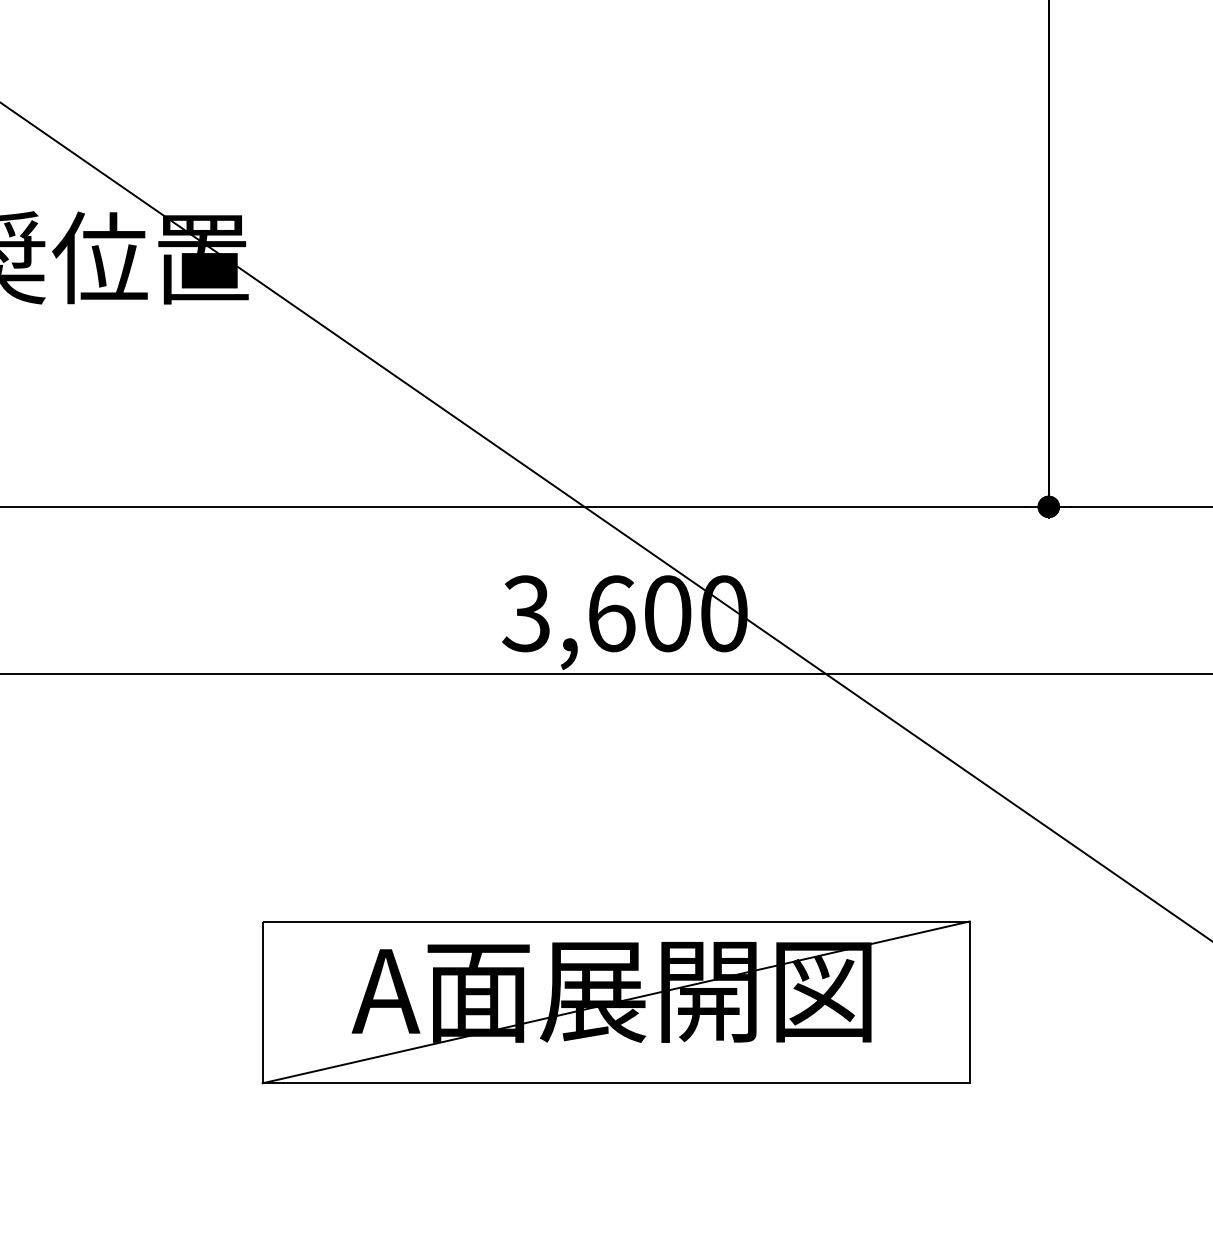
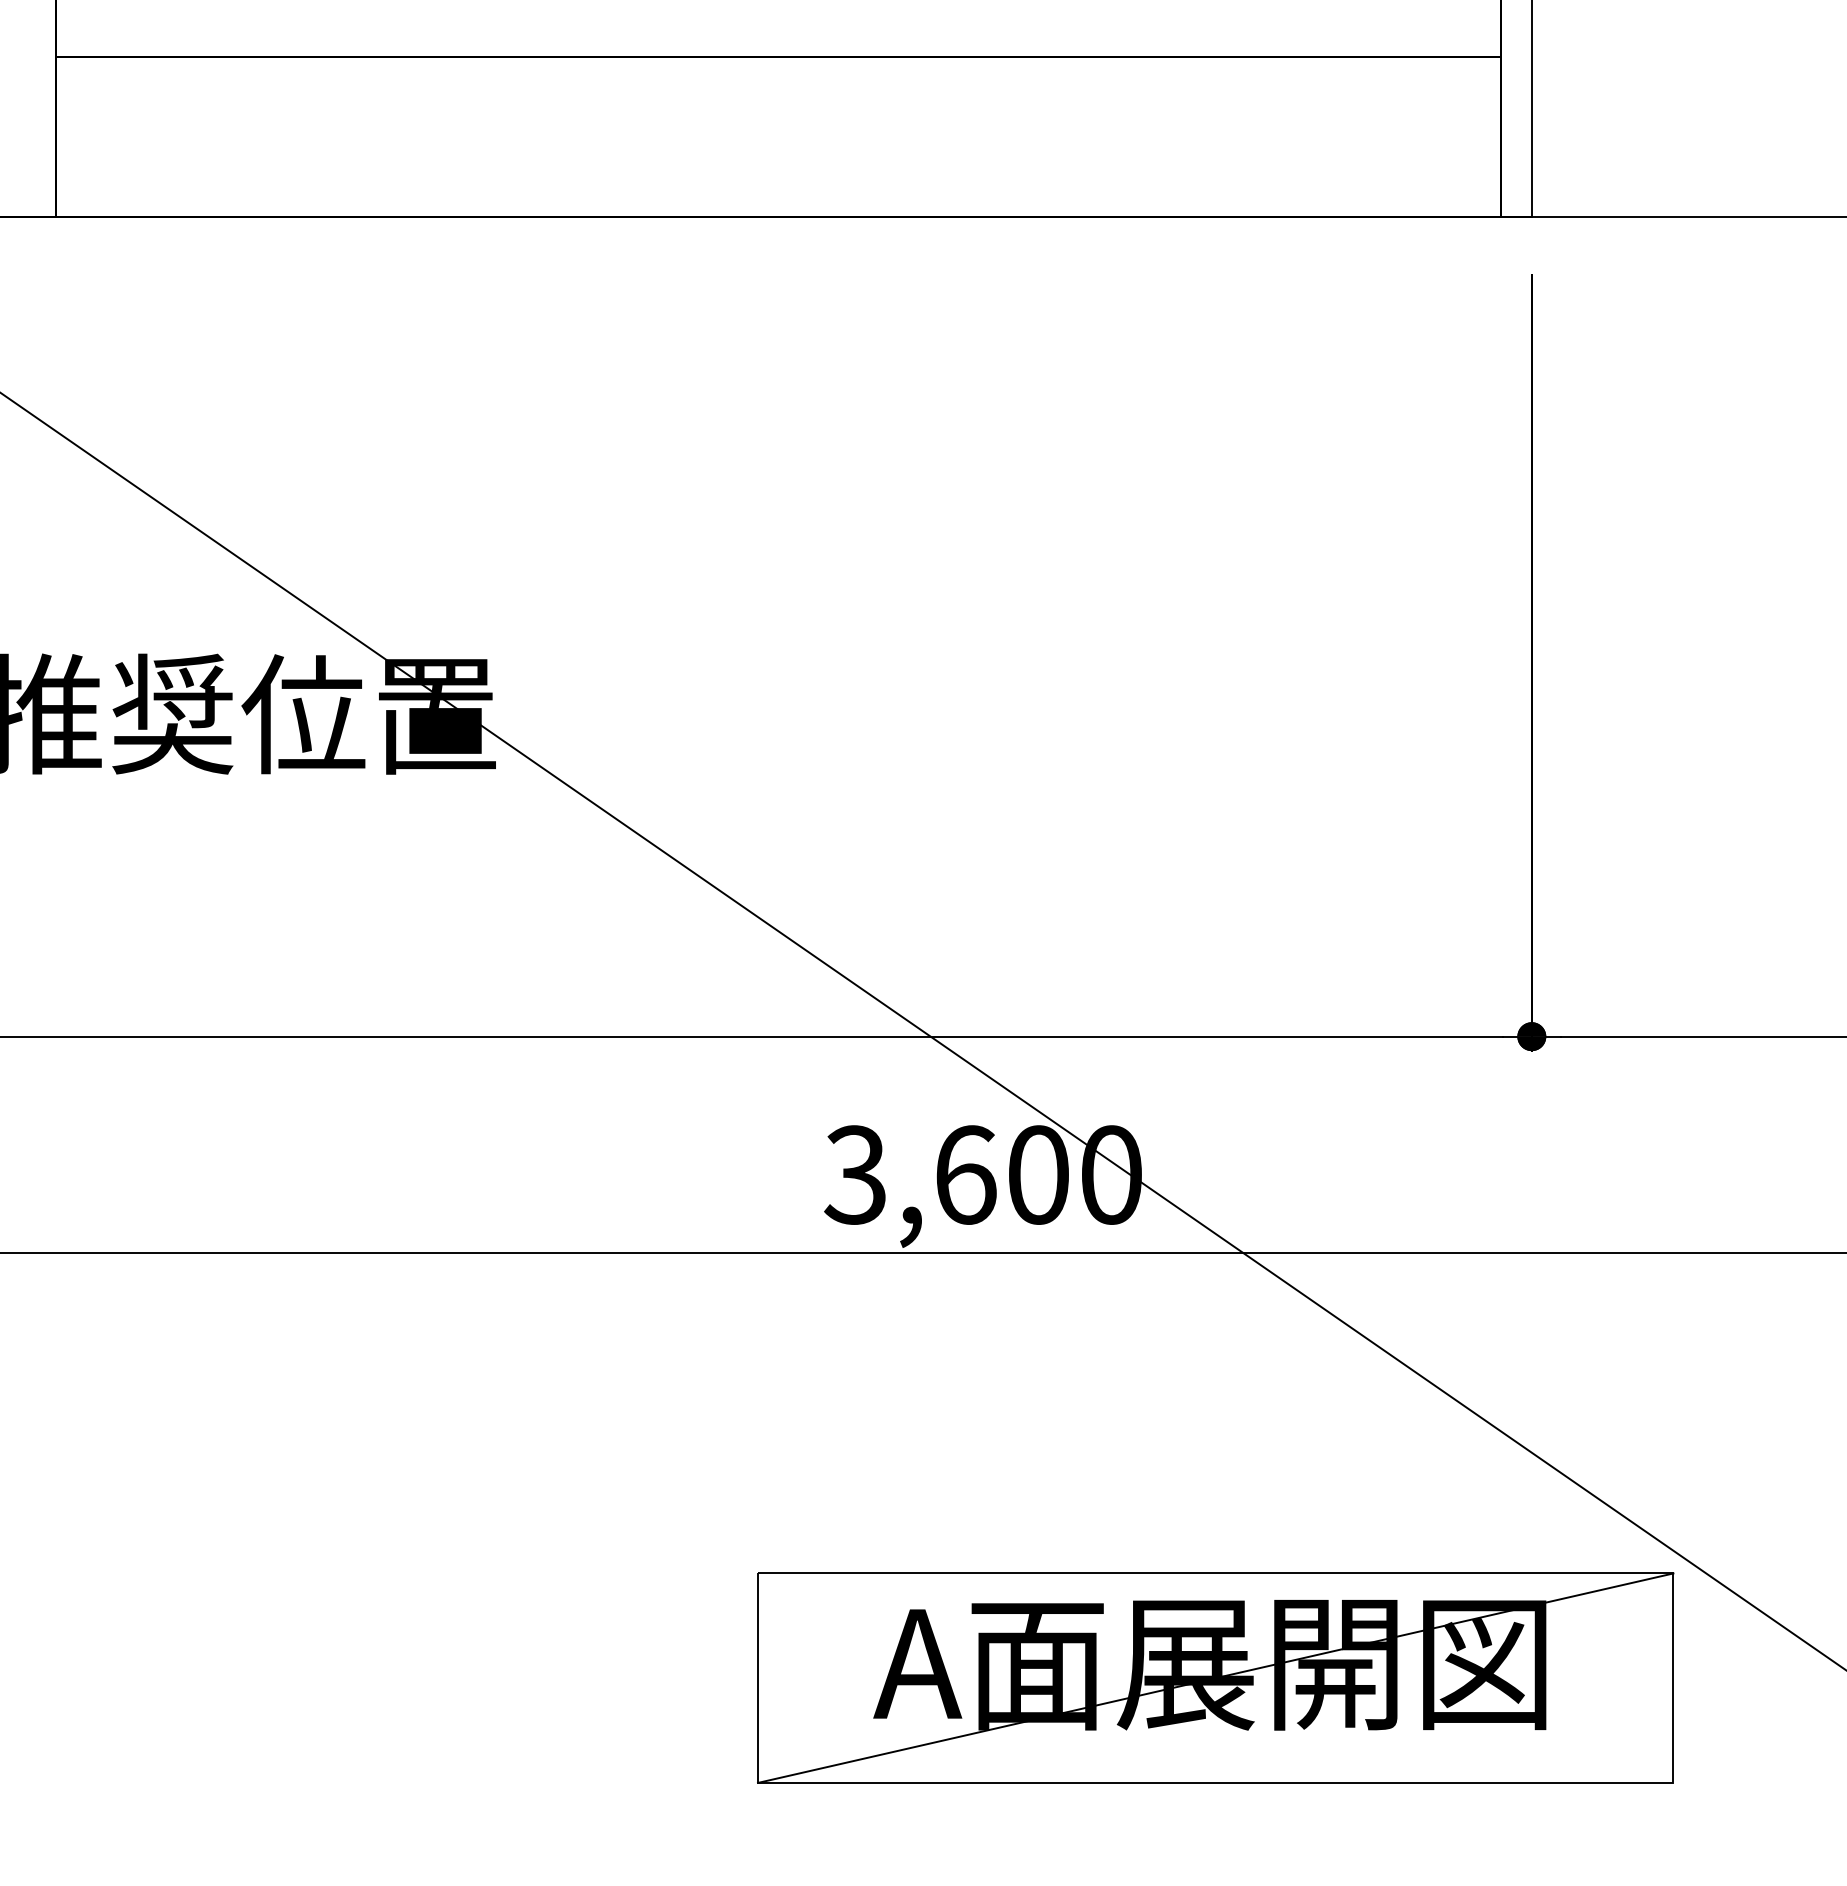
part: (616, 1001) -> (1215, 1677), moved

